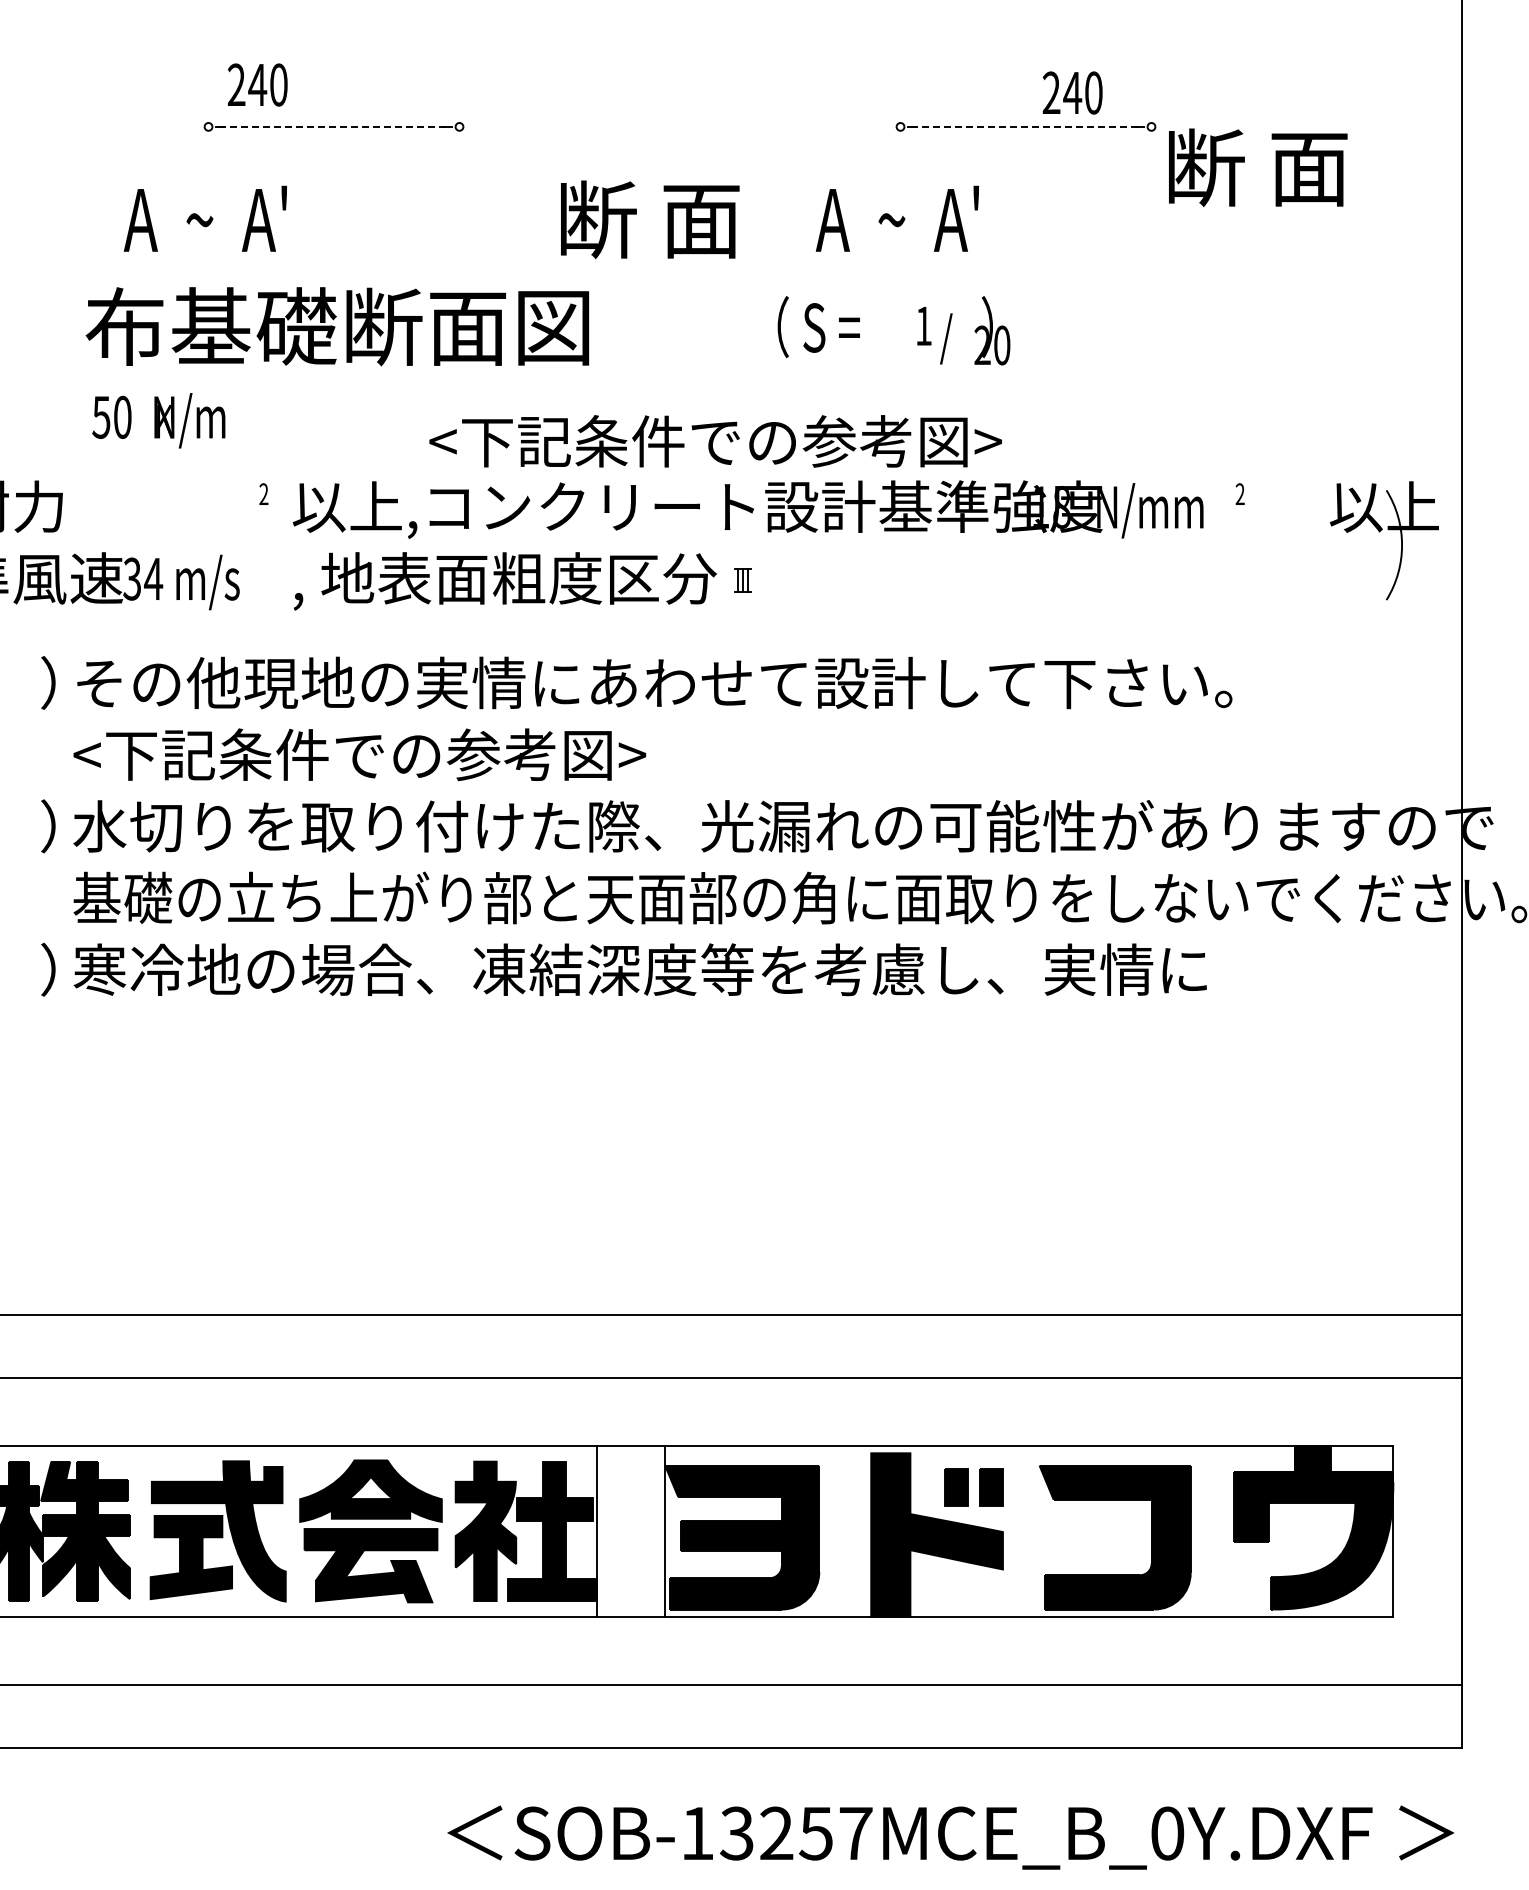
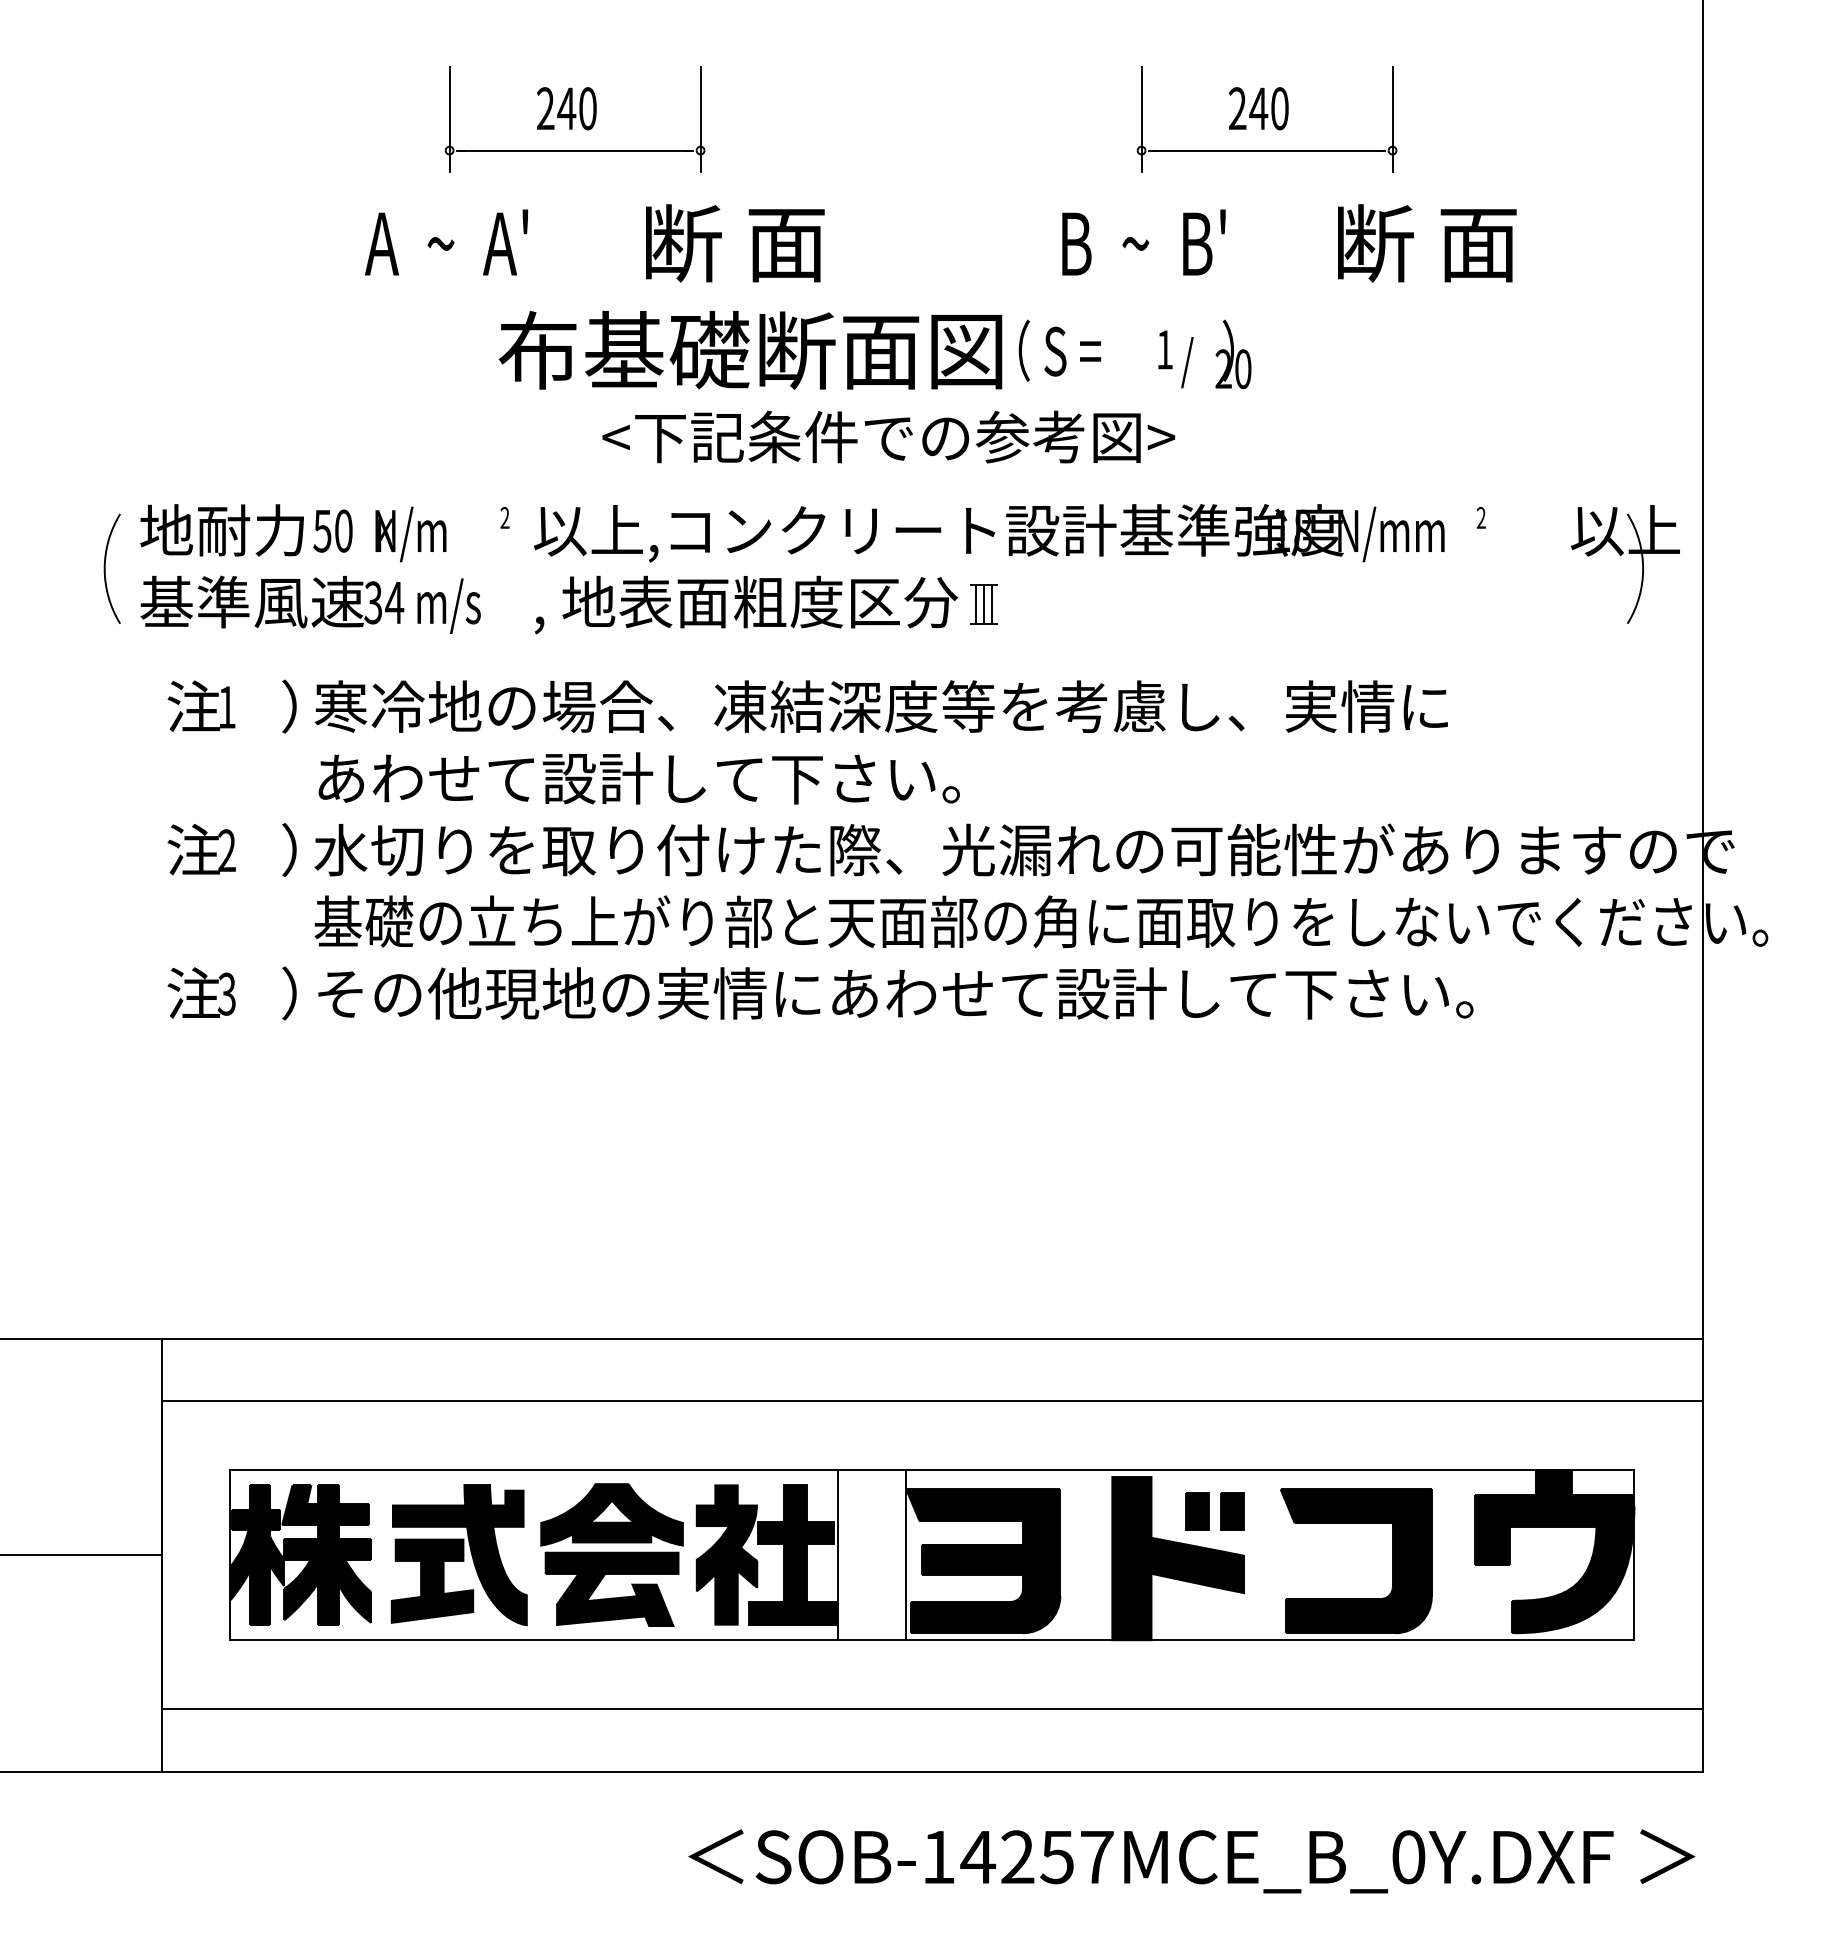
text: (257, 84) -> (566, 108), moved
text: (1072, 92) -> (1258, 108), moved
line: (208, 94) -> (449, 118), added
line: (459, 94) -> (700, 118), added
line: (900, 94) -> (1141, 118), added
line: (1151, 94) -> (1392, 118), added
line: (334, 126) -> (575, 150), dashed -> solid
line: (1026, 126) -> (1267, 150), dashed -> solid
text: (1258, 167) -> (1427, 243), moved
text: (900, 218) -> (1141, 242), A  ~  A' -> B  ~  B'
text: (650, 219) -> (735, 243), moved
text: (337, 325) -> (750, 349), moved
text: (158, 420) -> (379, 534), moved
text: (715, 440) -> (888, 436), moved
part: (742, 580) -> (983, 604), size x1.67
text: (652, 682) -> (893, 706), その他現地の実情にあわせて設計して下さい。 -> 寒冷地の場合、凍結深度等を考慮し、実情に
text: (395, 754) -> (636, 778), <下記条件での参考図> -> あわせて設計して下さい。
text: (652, 969) -> (893, 993), 寒冷地の場合、凍結深度等を考慮し、実情に -> その他現地の実情にあわせて設計して下さい。
text: (737, 1833) -> (978, 1857), SOB-13257MCE_B_0Y.DXF -> SOB-14257MCE_B_0Y.DXF

